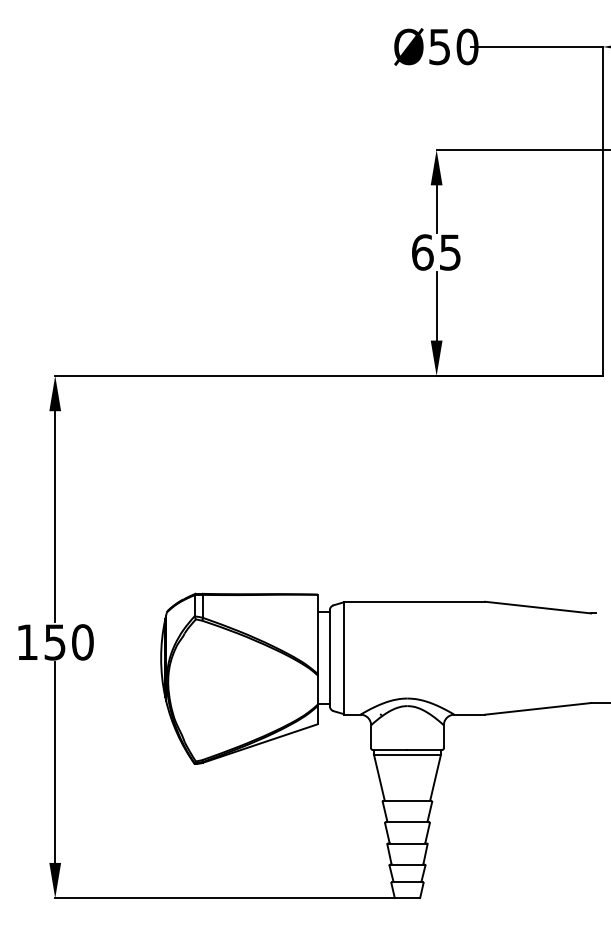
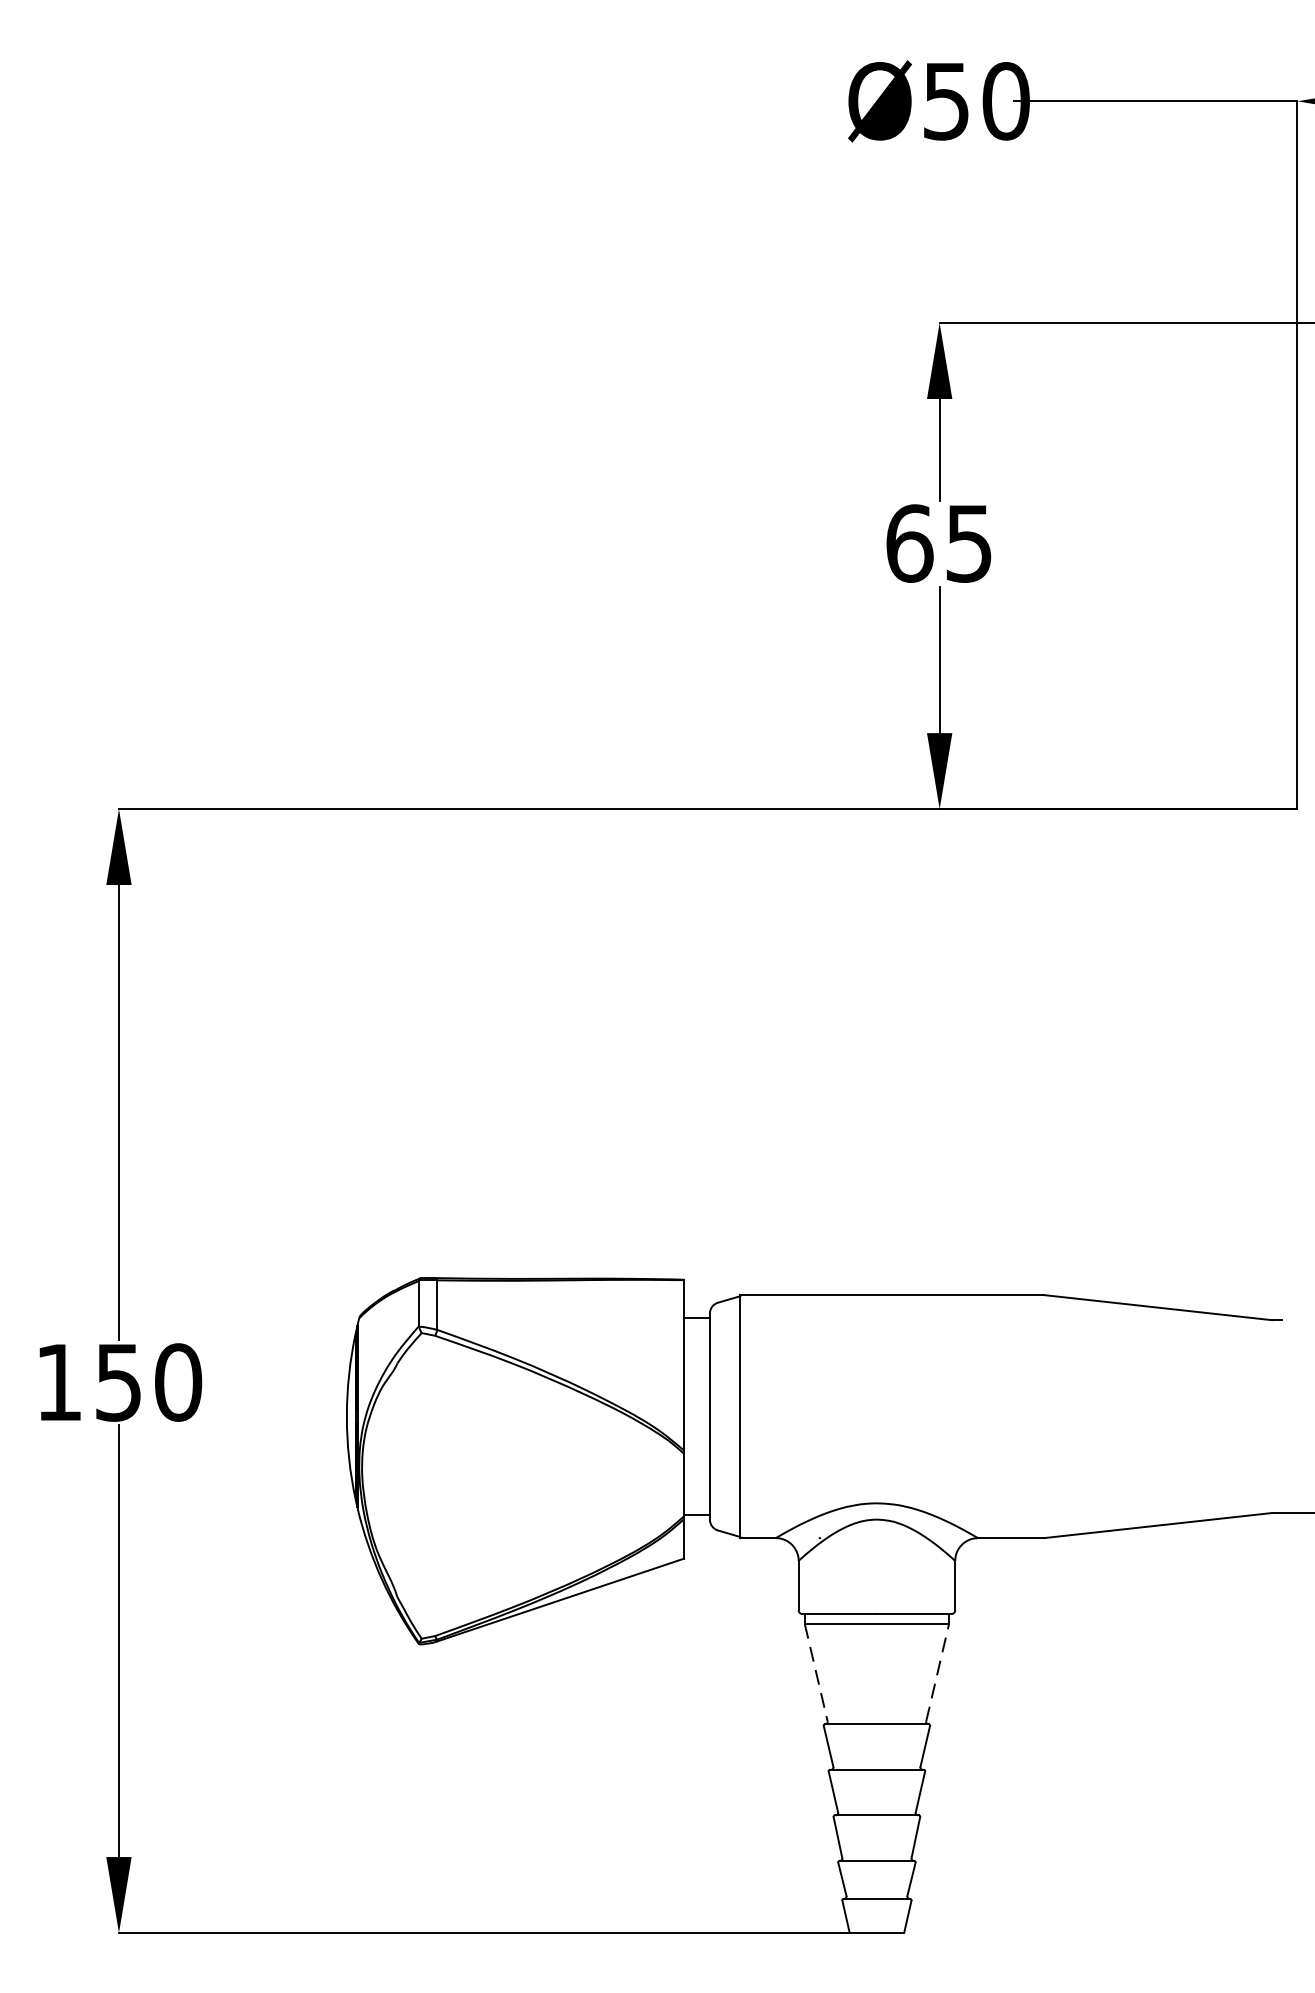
line: (435, 776) -> (937, 1671), solid -> dashed
line: (379, 777) -> (816, 1673), solid -> dashed

